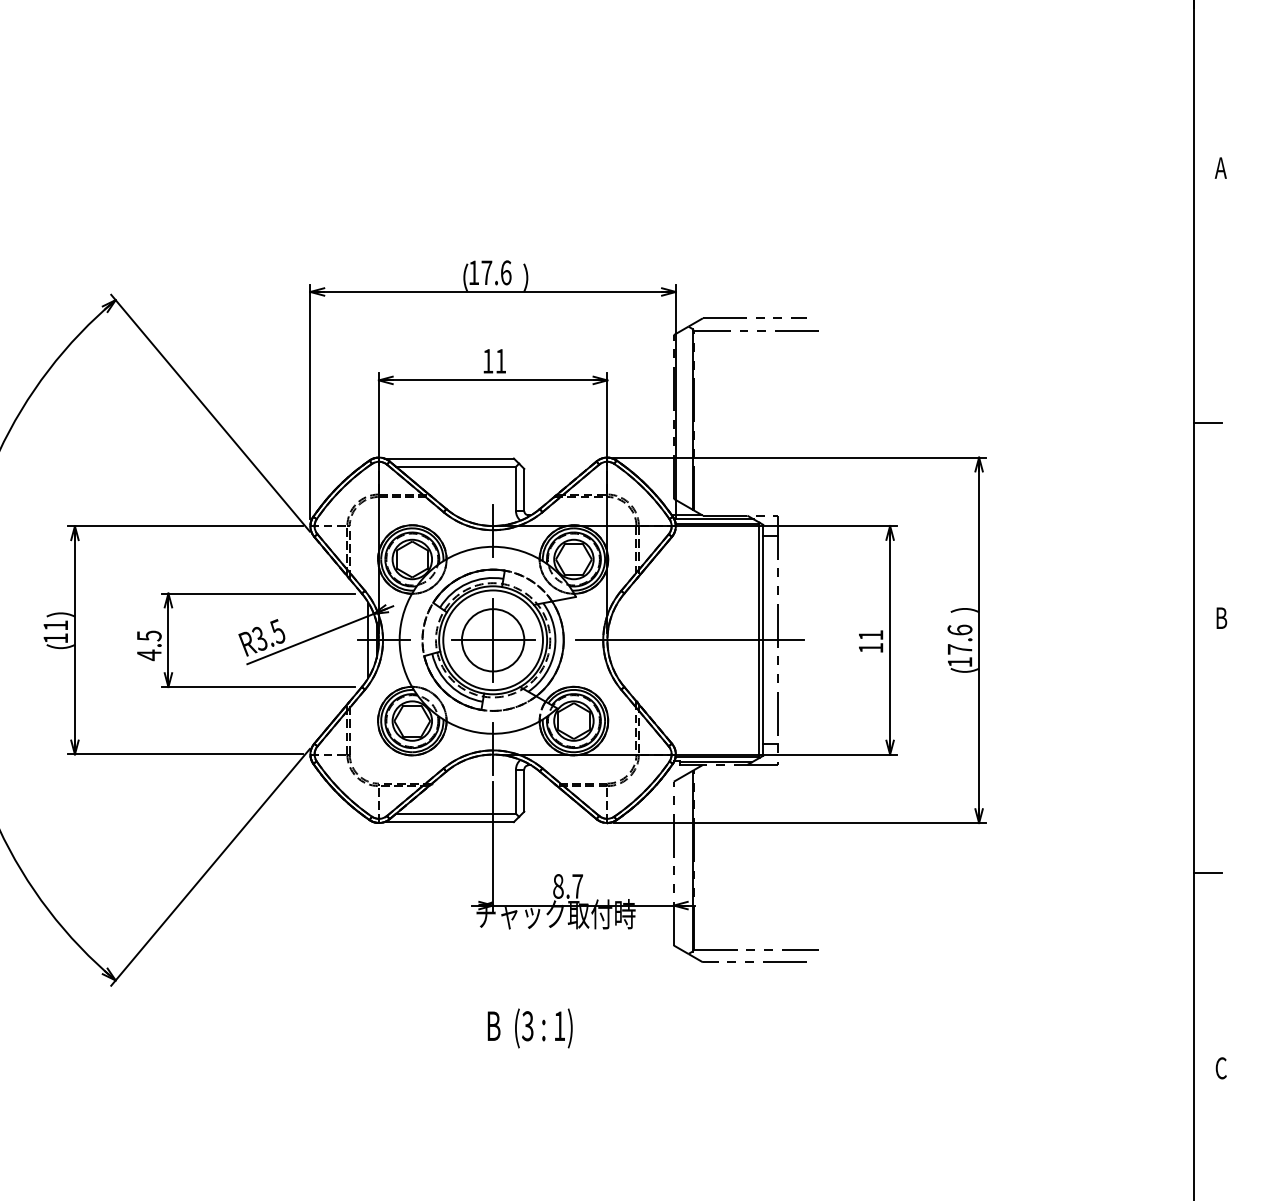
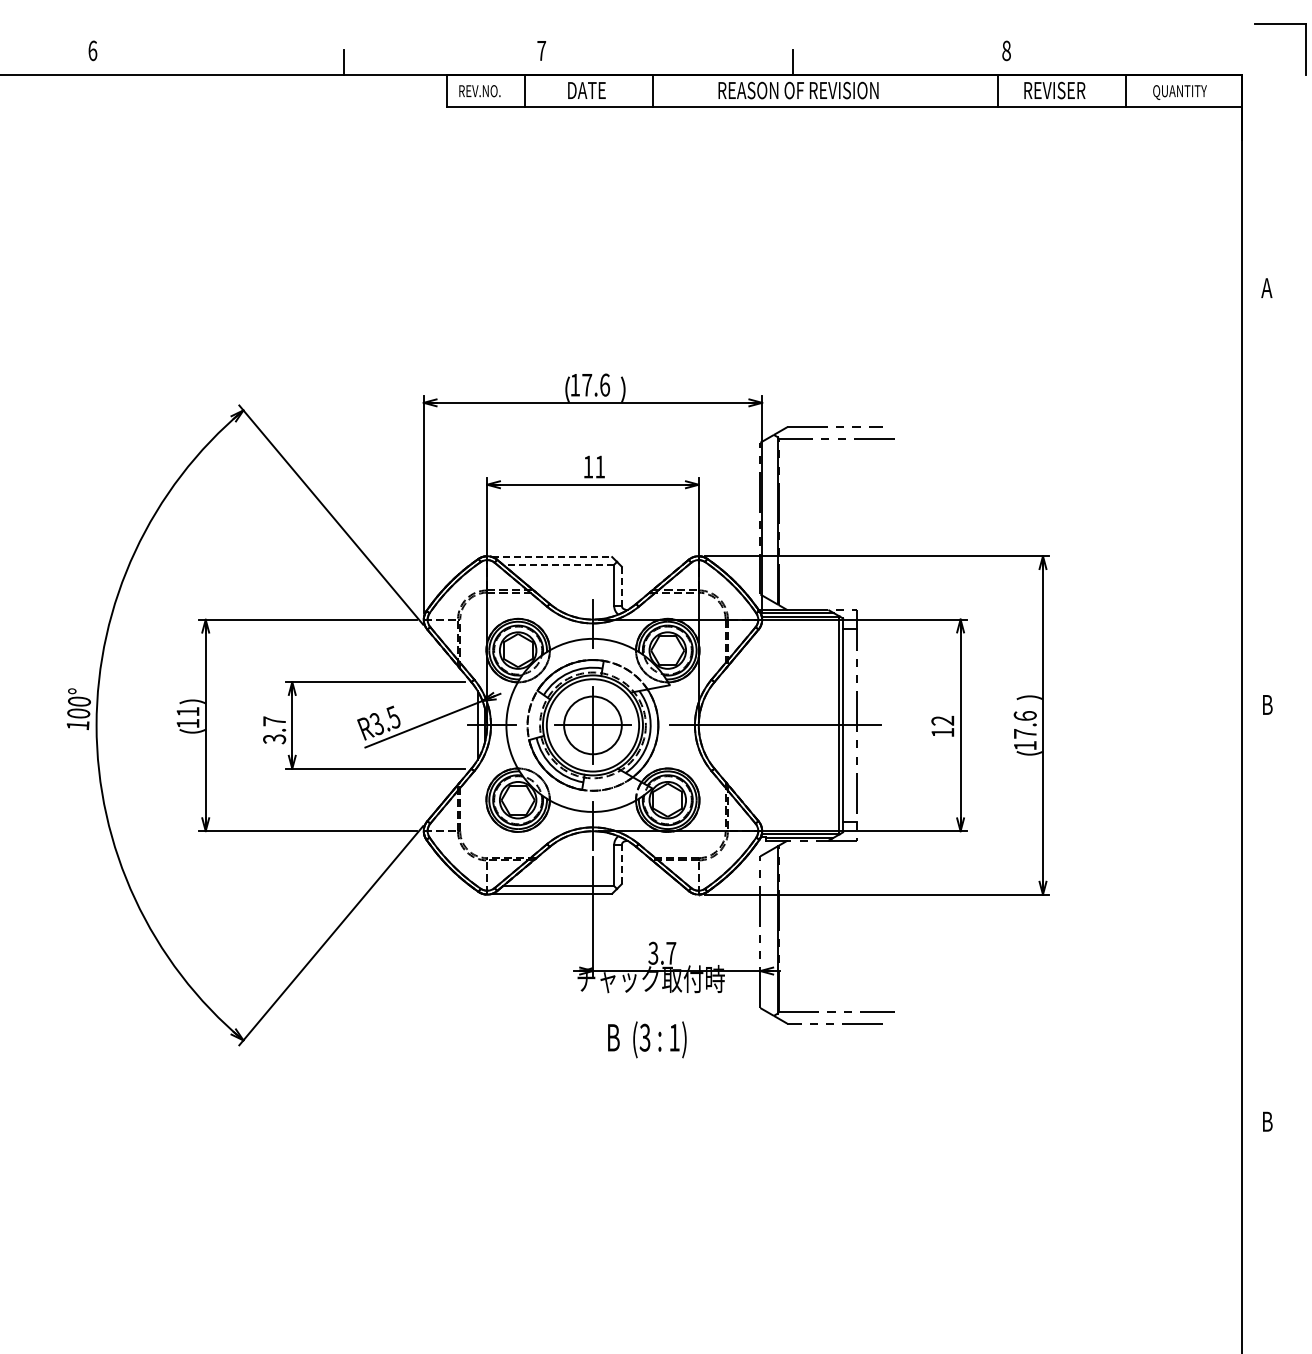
line: (1207, 423) -> (1254, 524), removed
line: (449, 458) -> (552, 557), solid -> dashed
line: (455, 466) -> (558, 564), solid -> dashed
line: (523, 490) -> (621, 586), solid -> dashed
text: (870, 635) -> (942, 720), 11 -> 12
text: (149, 645) -> (274, 730), 4.5 -> 3.7
line: (523, 790) -> (621, 864), solid -> dashed
line: (1207, 873) -> (1254, 941), removed
text: (558, 885) -> (653, 952), 8.7 -> 3.7
text: (530, 1028) -> (647, 1039), moved
text: (1221, 1068) -> (1267, 1121), C -> B

